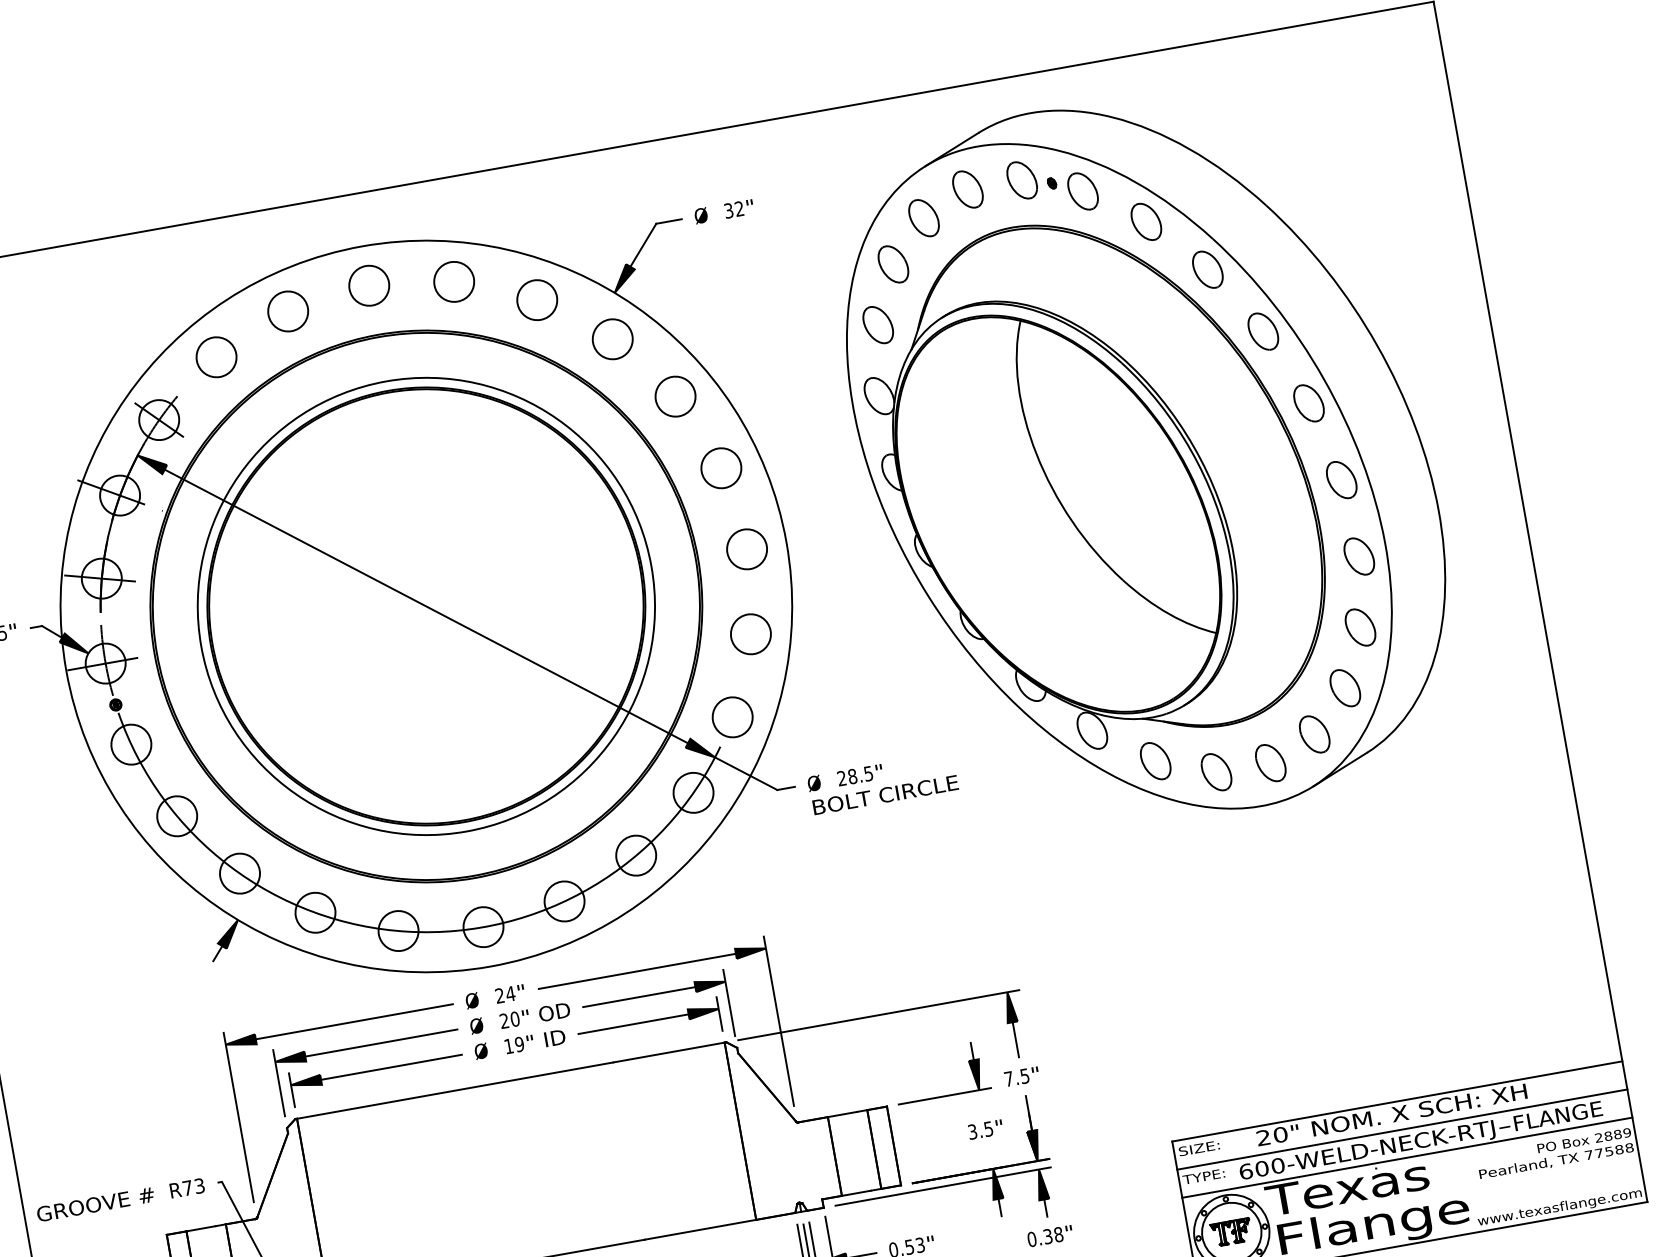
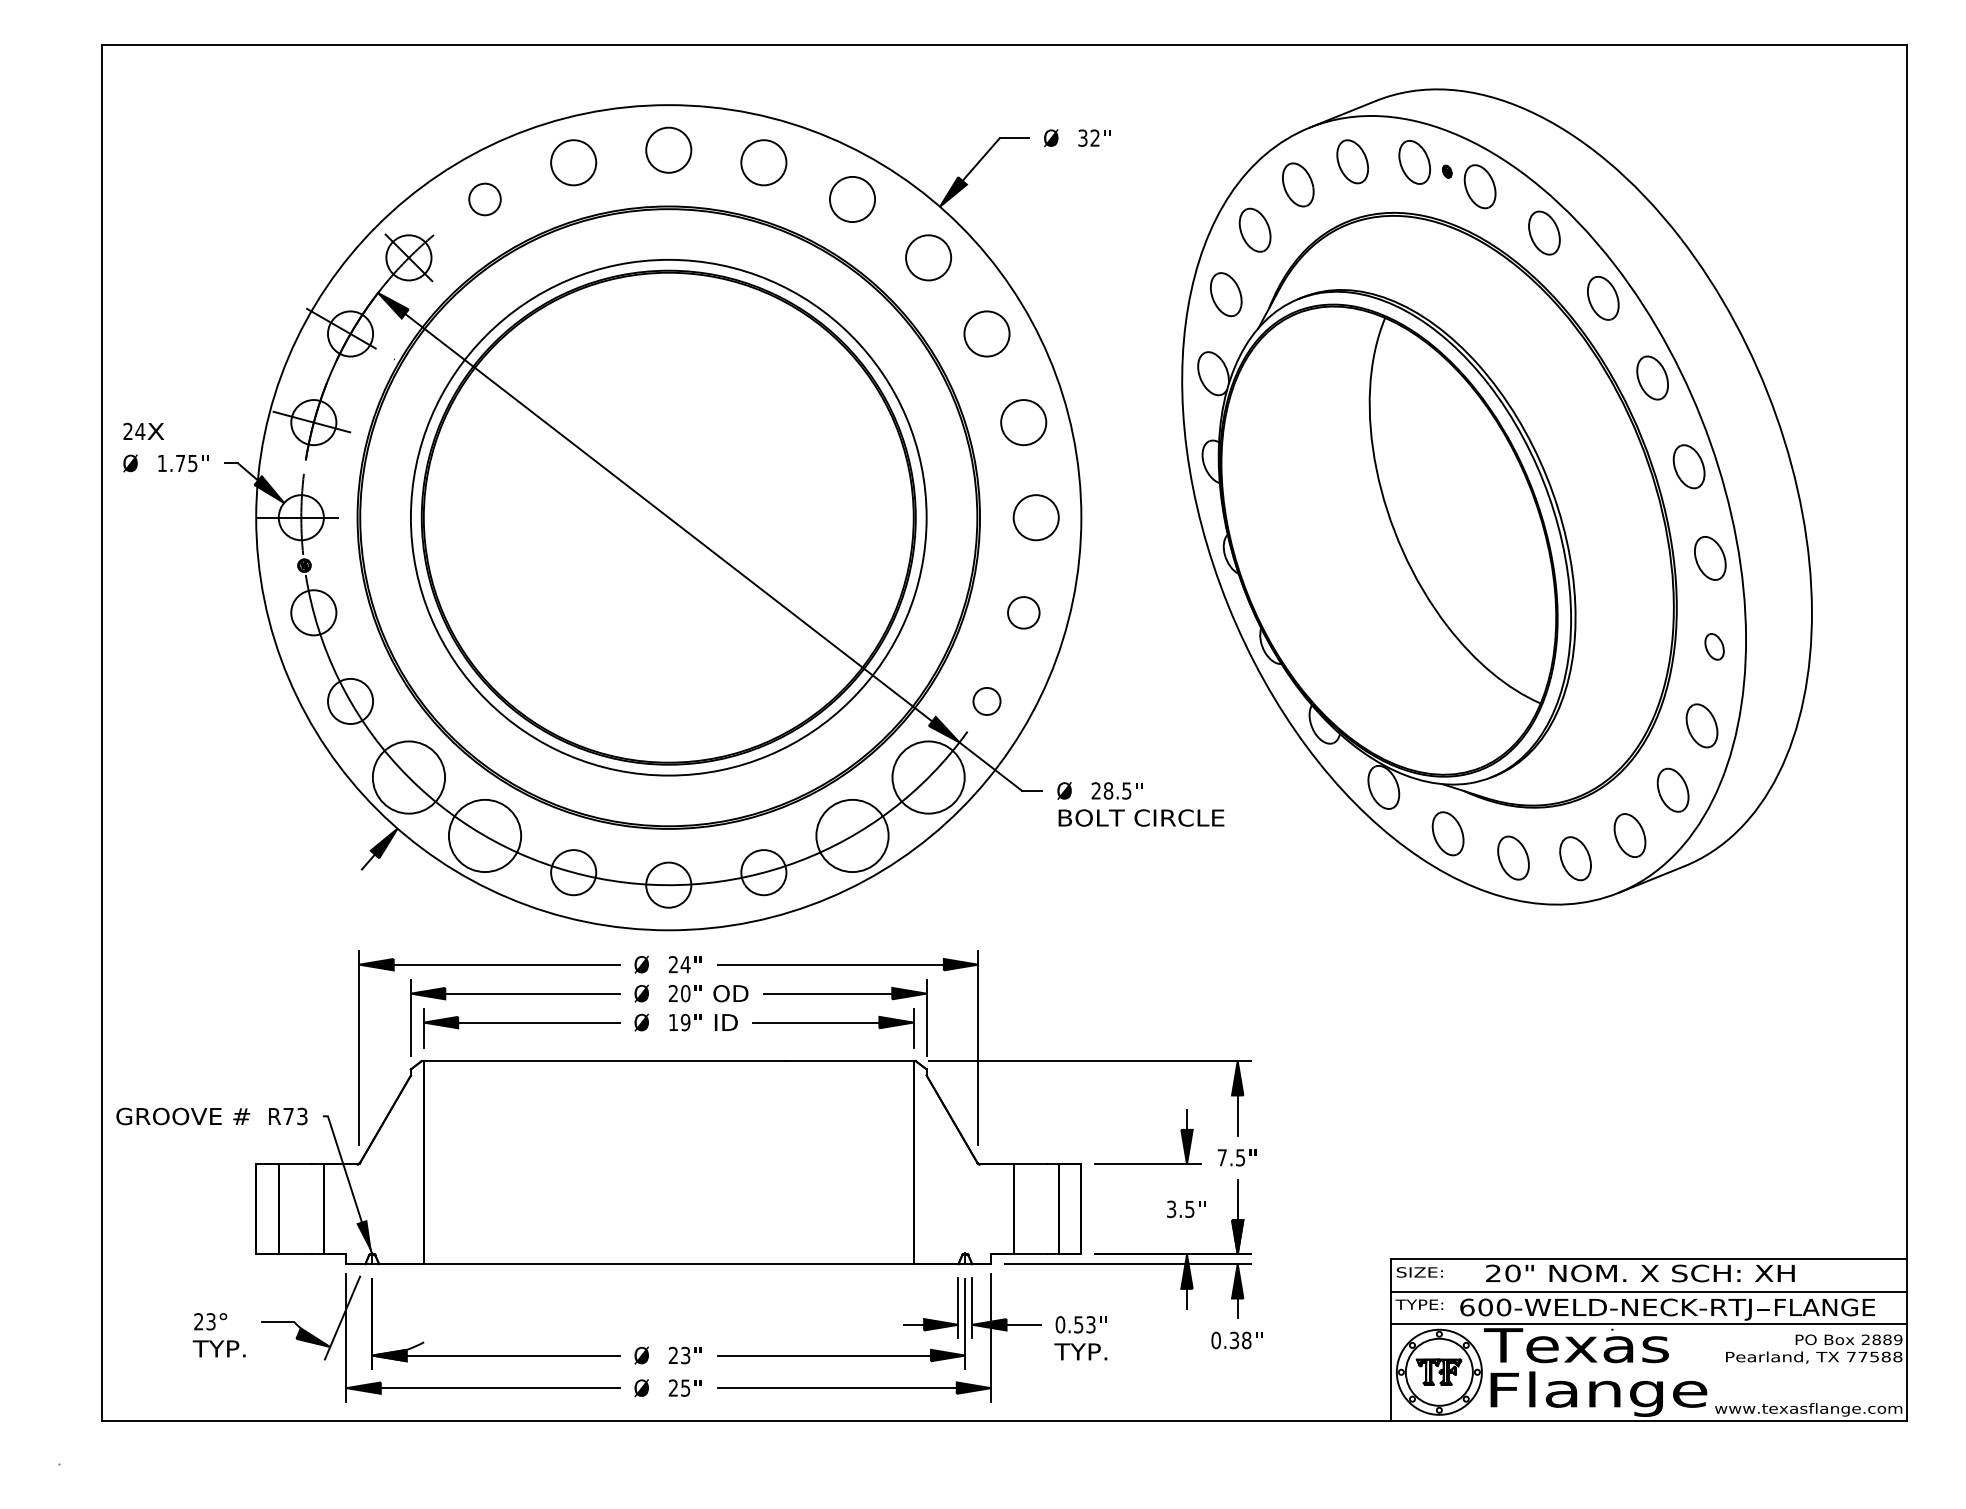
circle: (216, 357) -> (484, 199), size x0.7
part: (1359, 556) -> (1714, 646), size x0.6
circle: (750, 634) -> (1023, 612), size x0.7
circle: (732, 717) -> (986, 701), size x0.6
circle: (693, 792) -> (928, 777), size x1.6
circle: (636, 855) -> (852, 835), size x1.6
circle: (239, 873) -> (408, 777), size x1.6
circle: (314, 912) -> (484, 835), size x1.6

